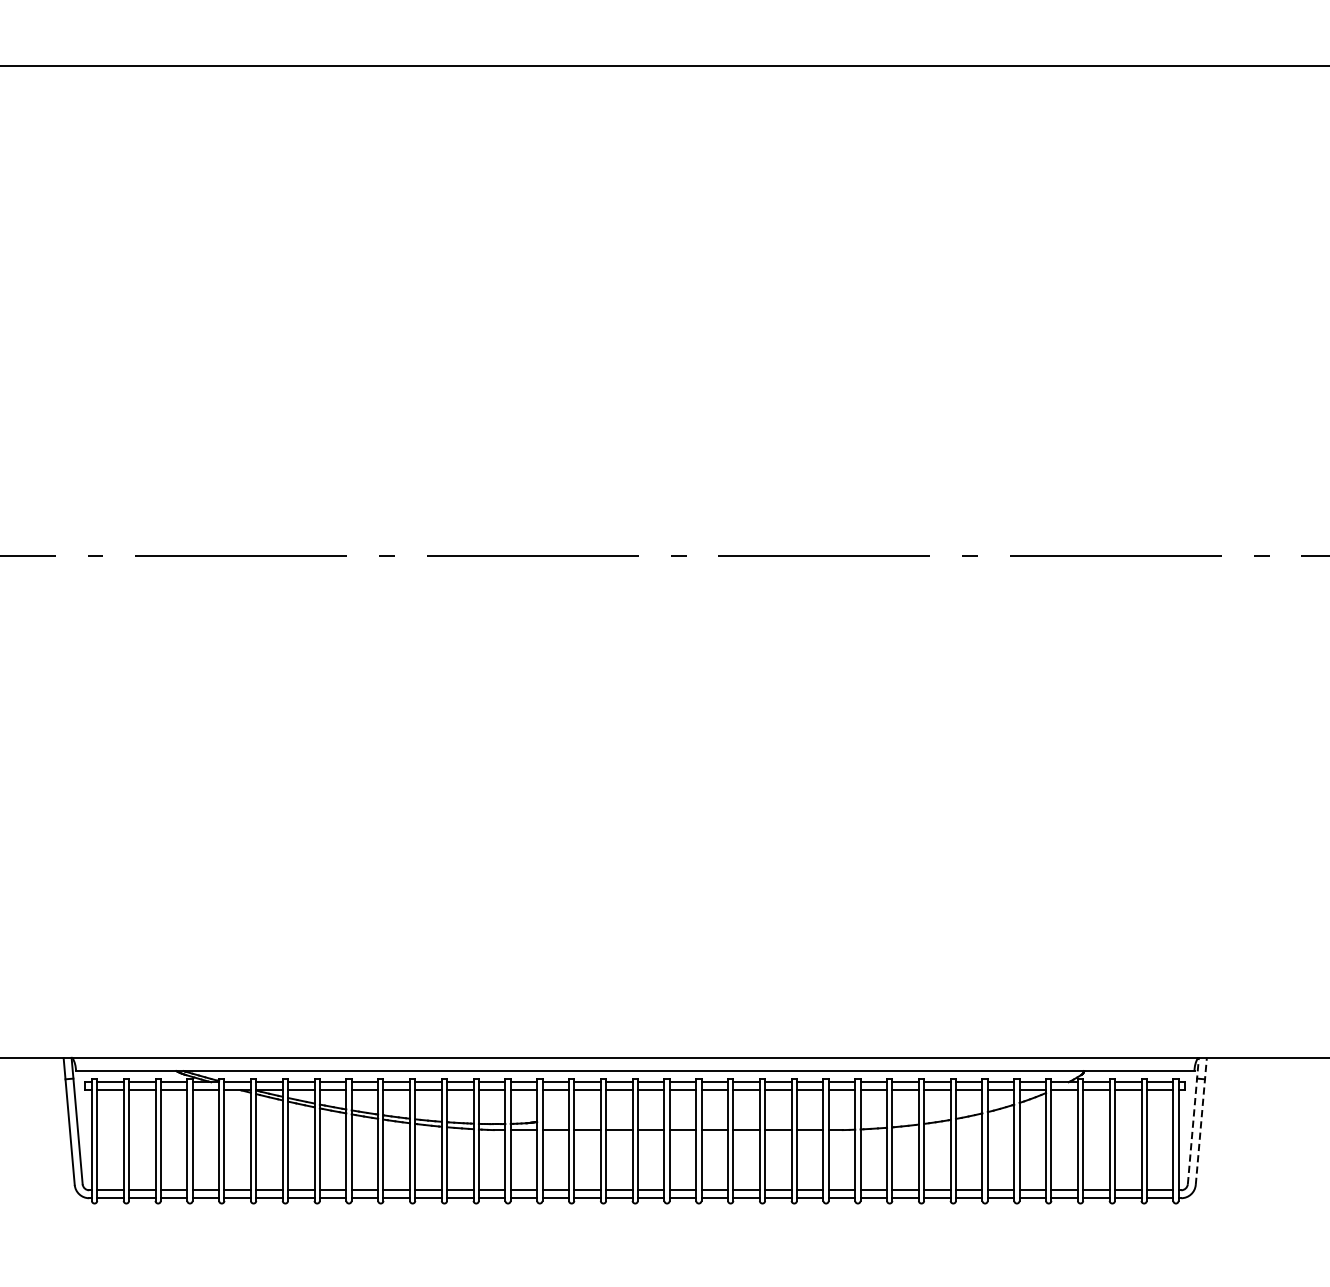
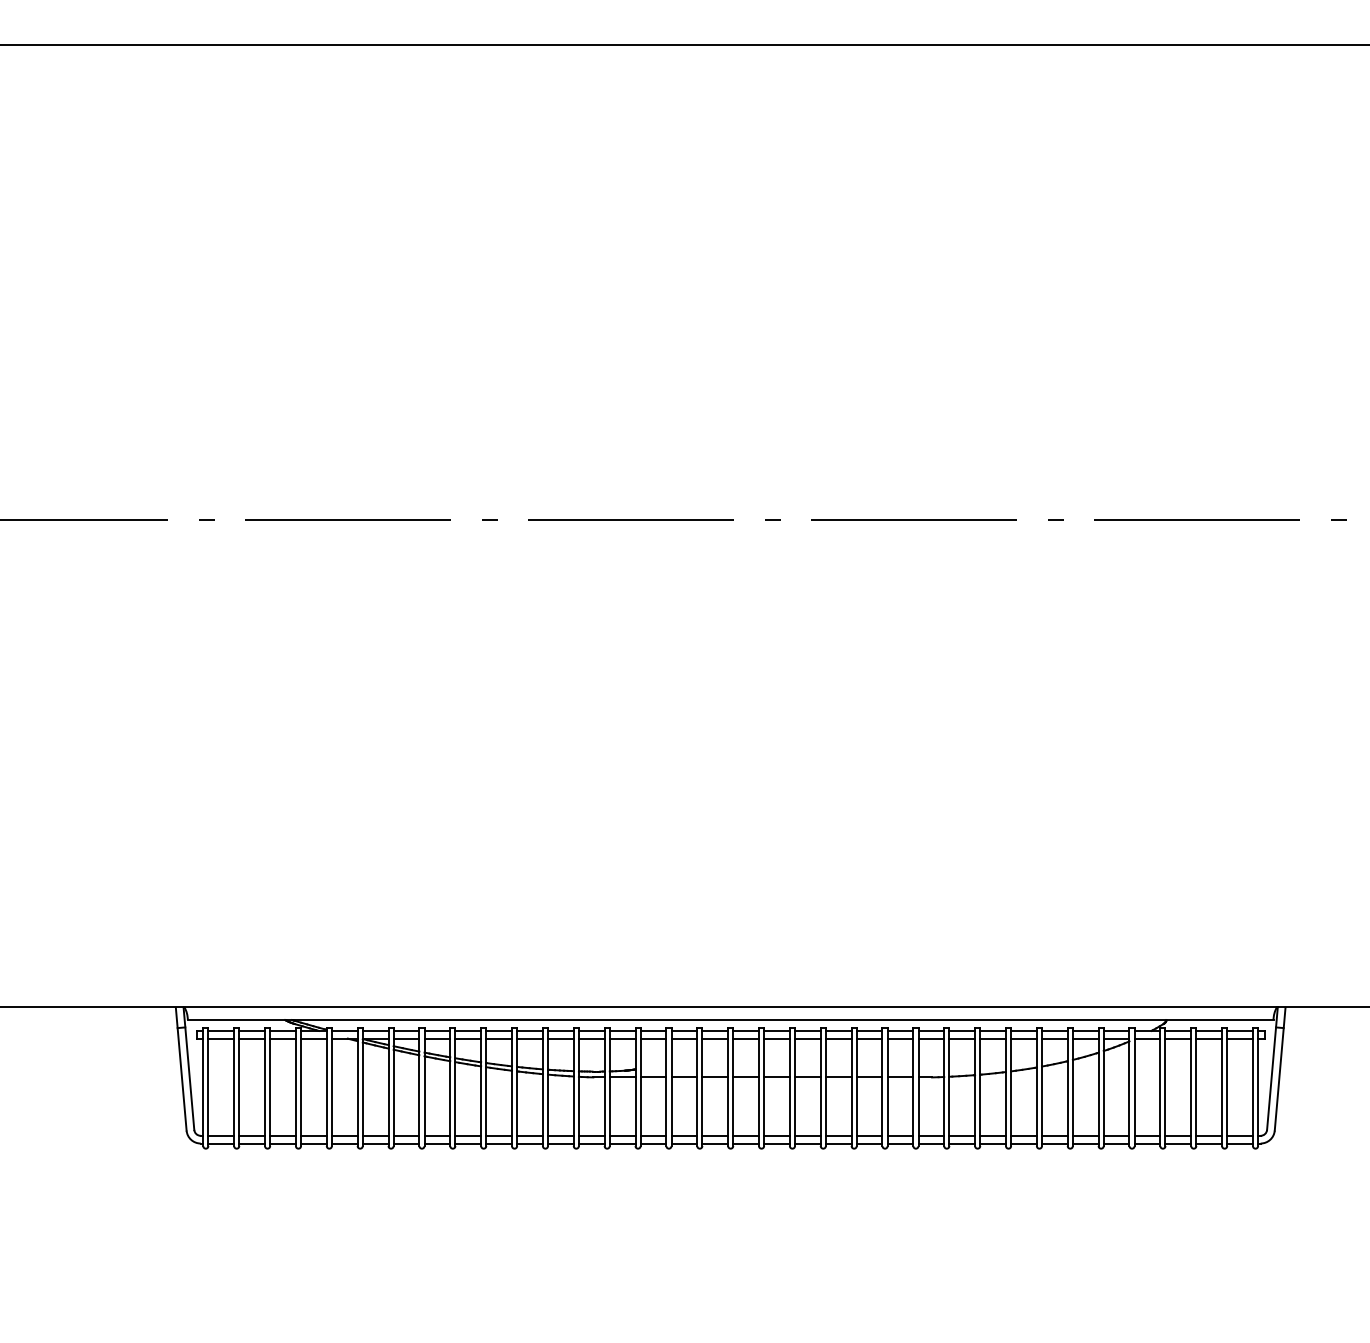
line: (1193, 1120) -> (1272, 1068), dashed -> solid
line: (1201, 1121) -> (1280, 1069), dashed -> solid

